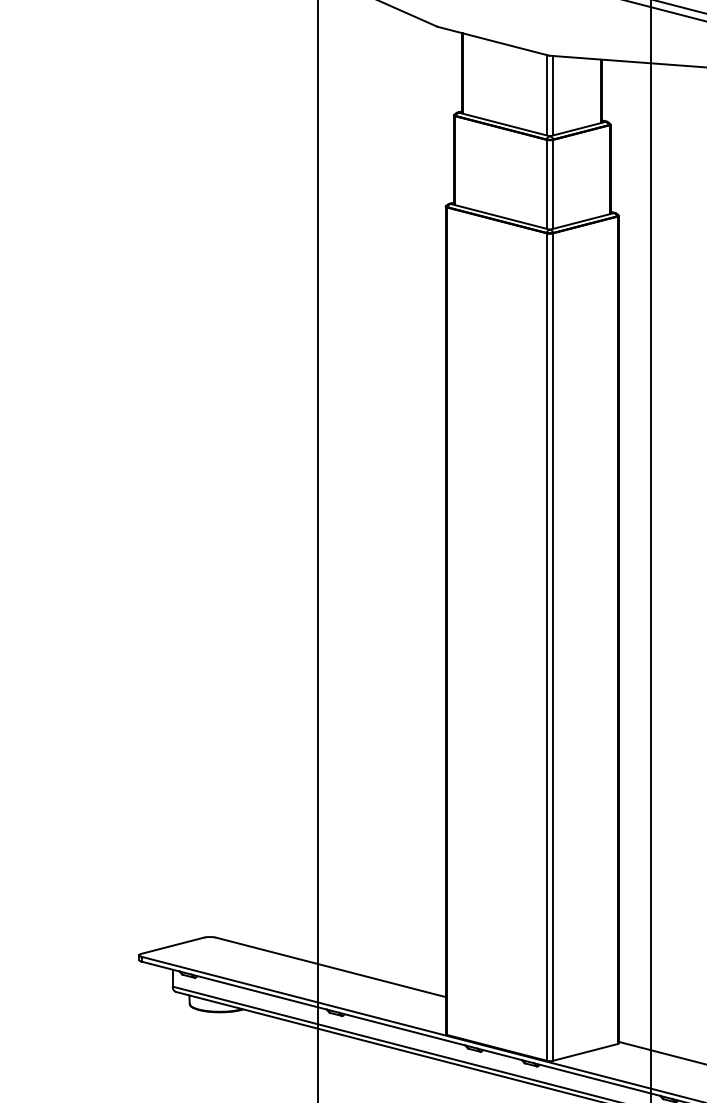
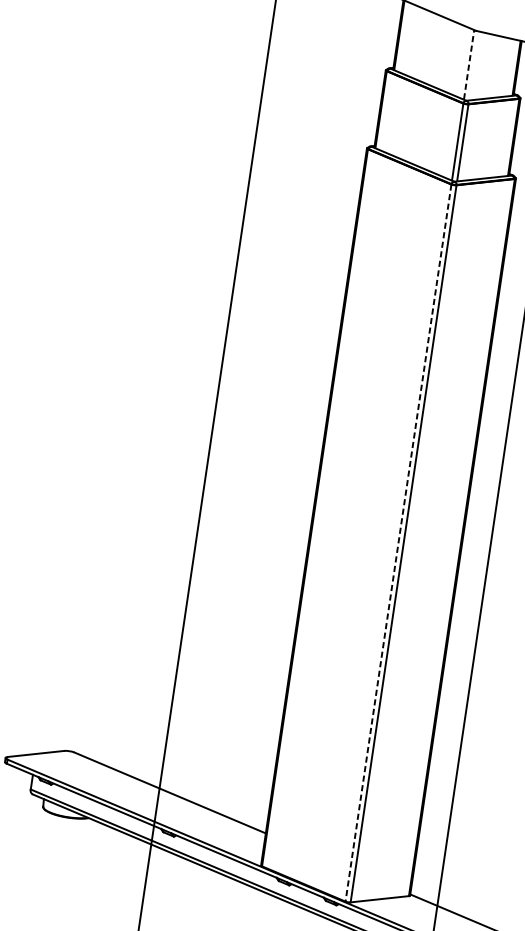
line: (547, 95) -> (469, 65), solid -> dashed
line: (552, 95) -> (473, 65), removed
line: (547, 647) -> (398, 543), solid -> dashed

